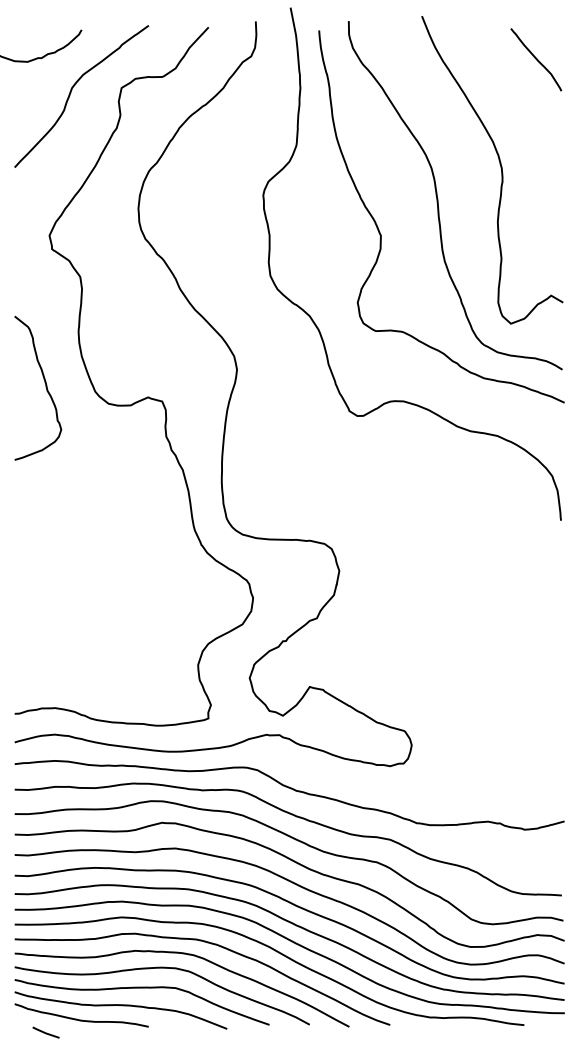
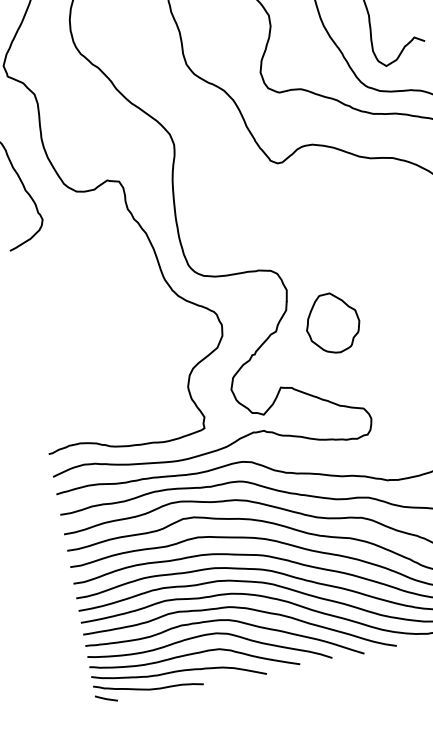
part: (386, 620) -> (332, 322), added
line: (45, 1032) -> (105, 698), moved

